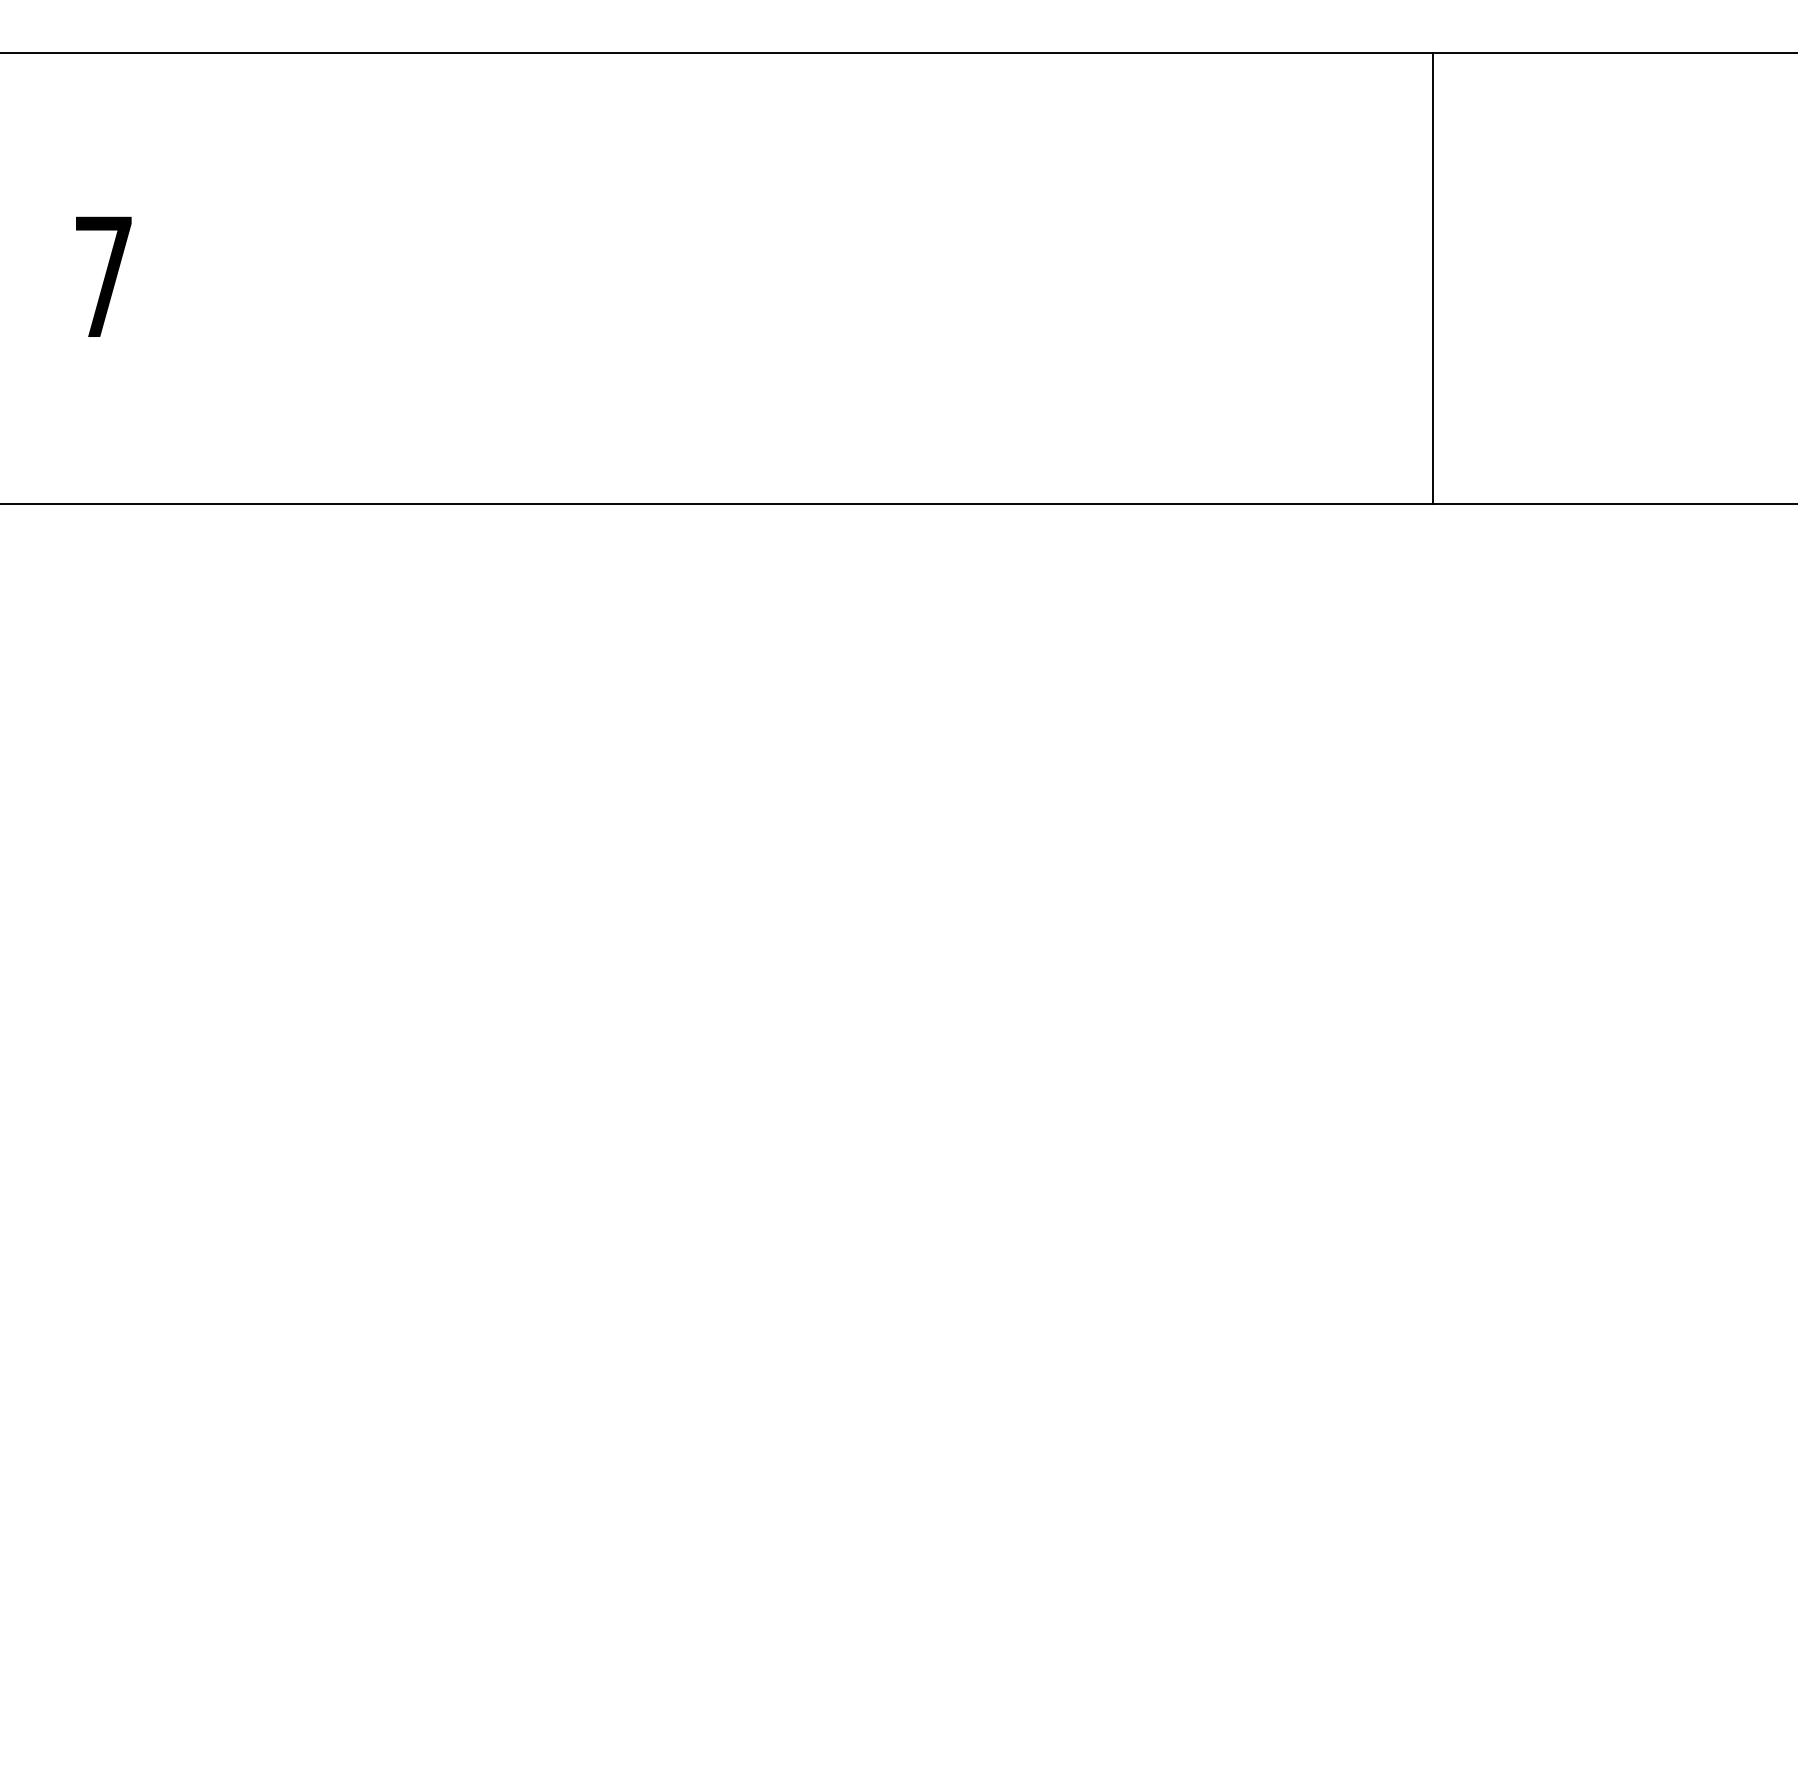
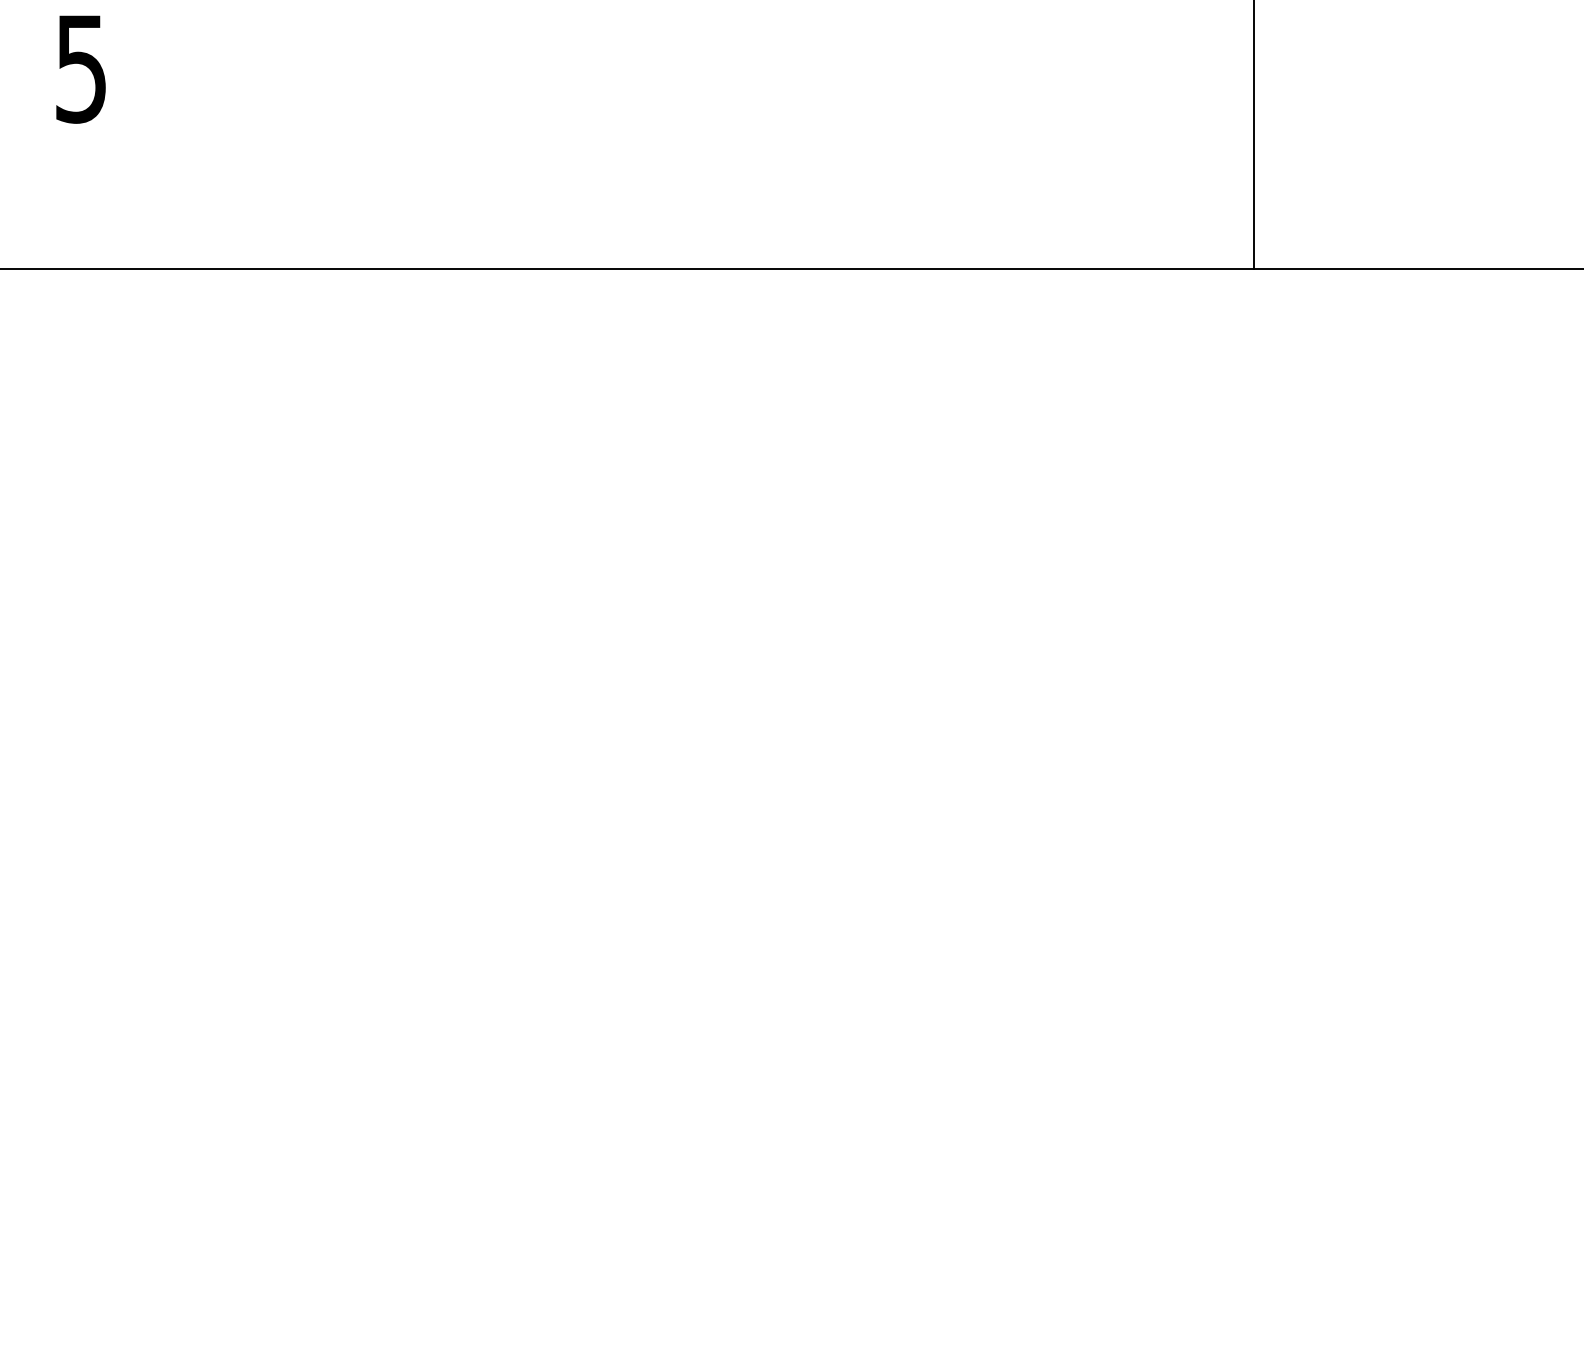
text: (103, 277) -> (81, 69), 7 -> 5

